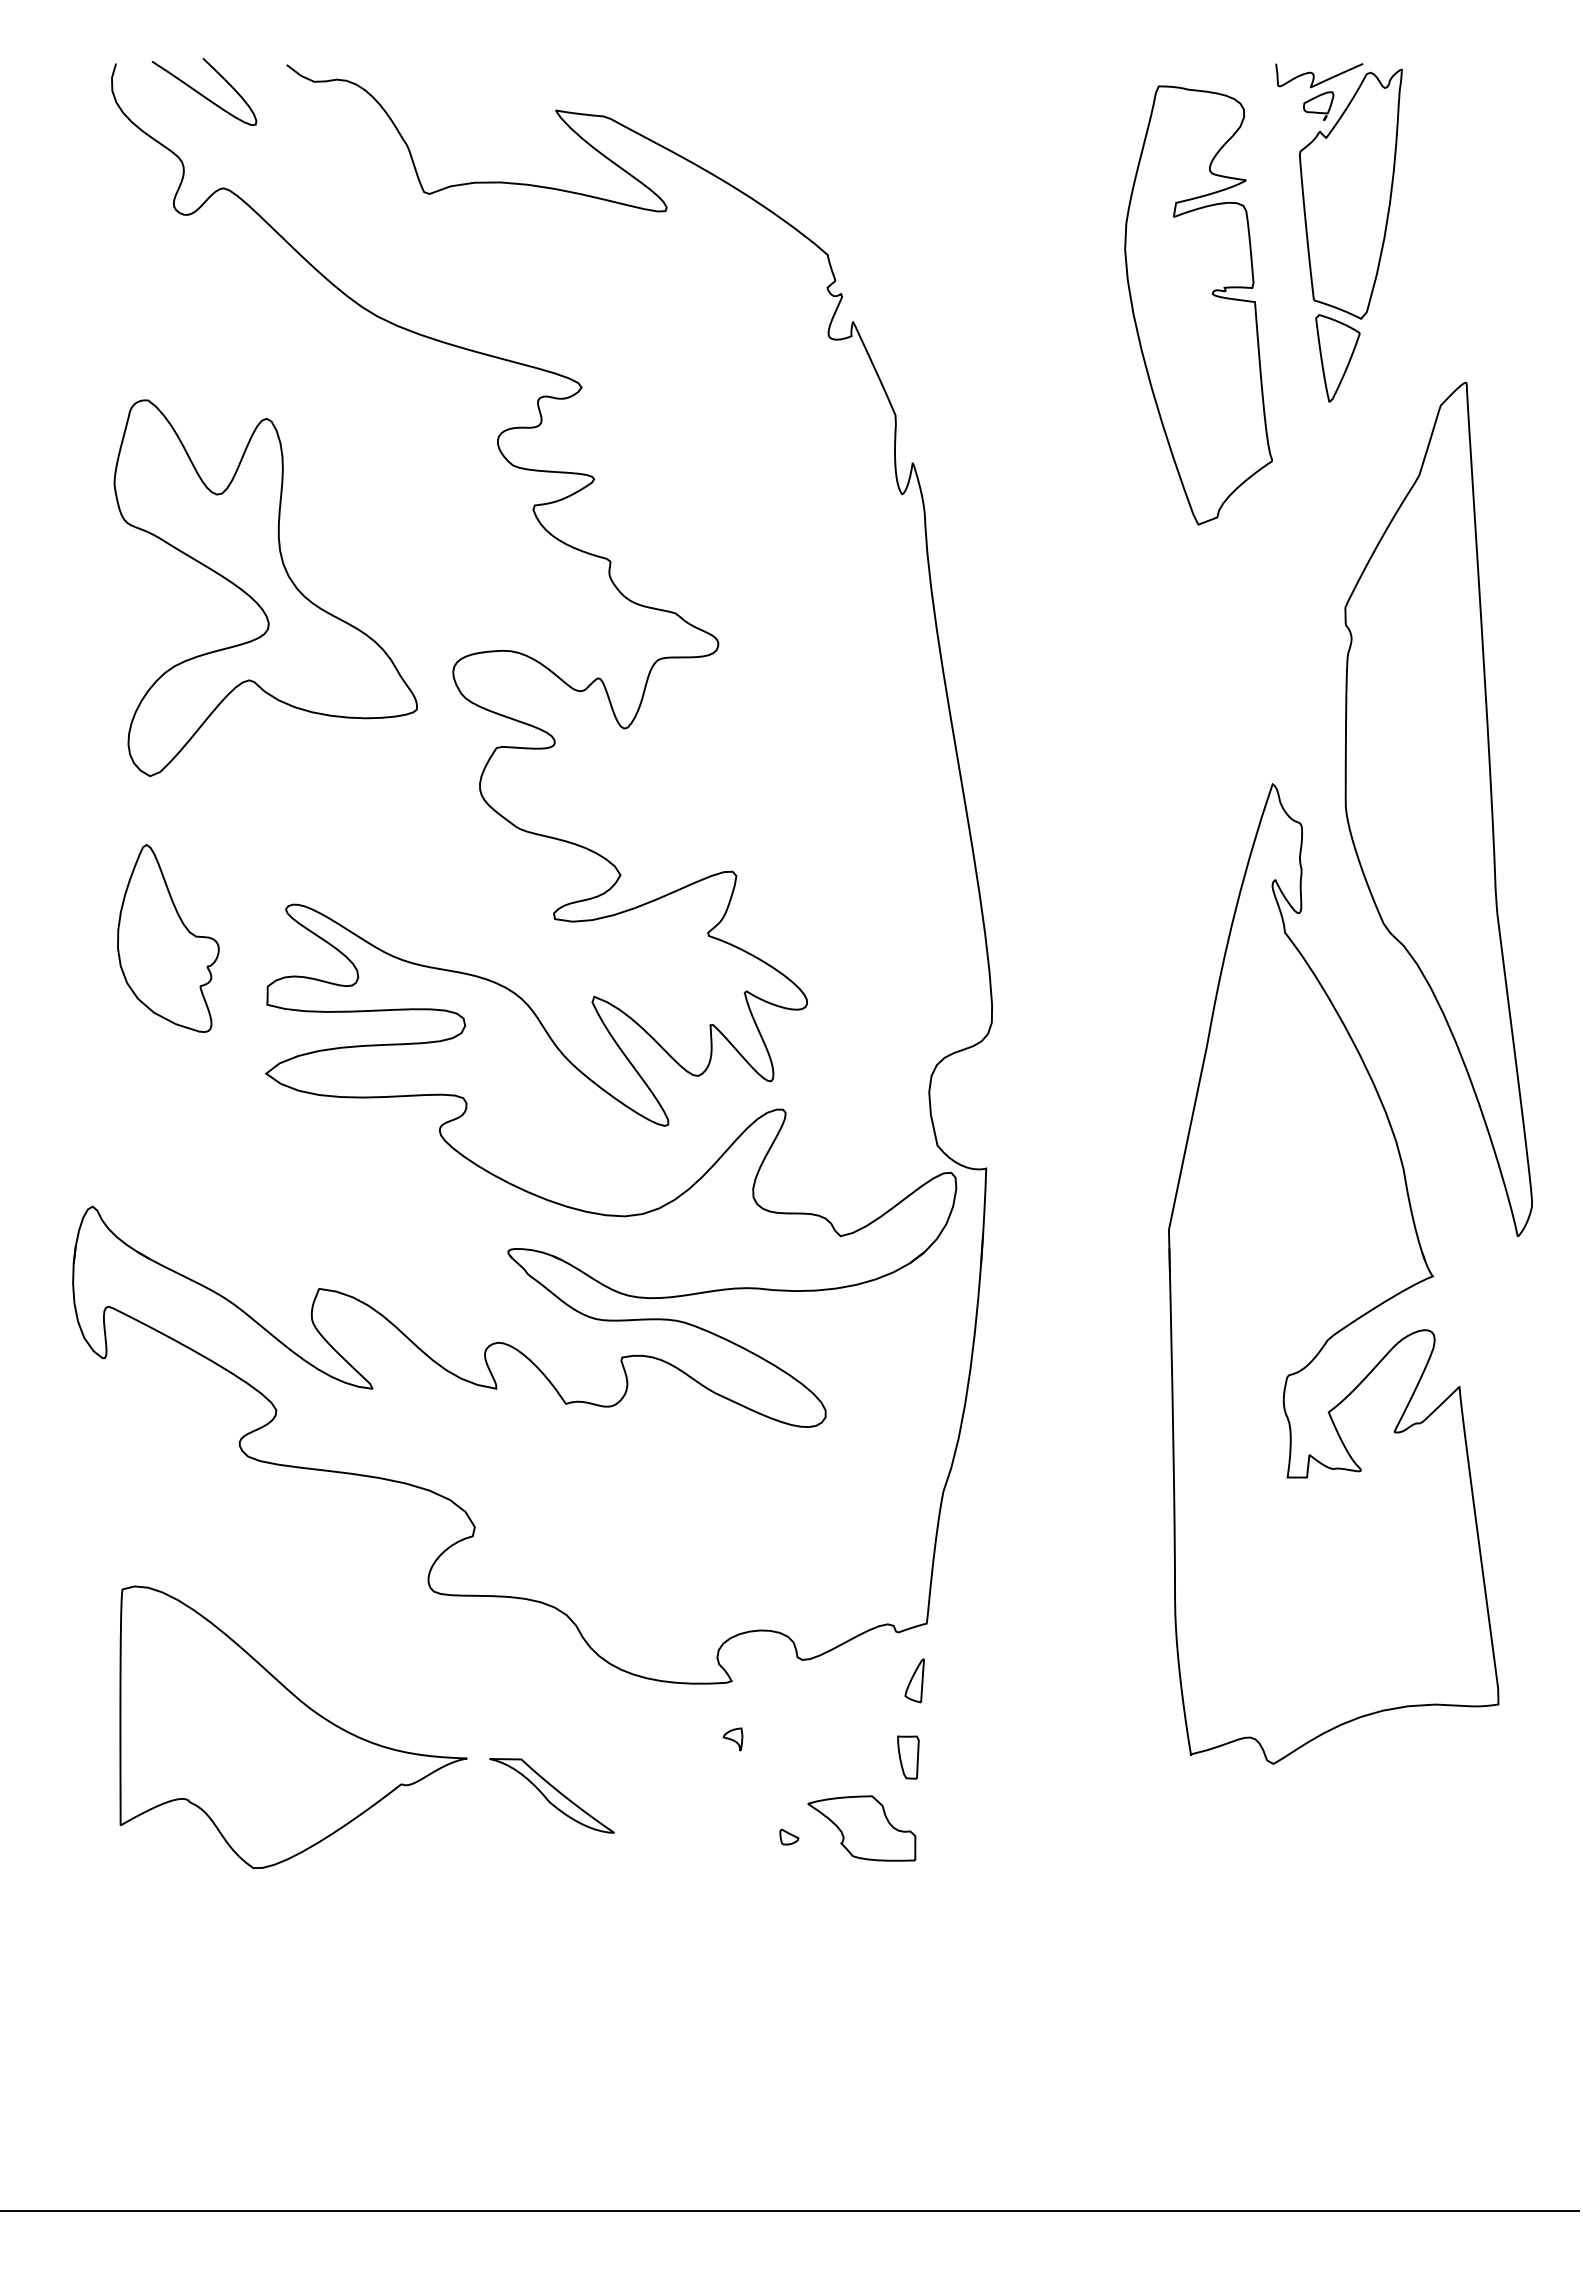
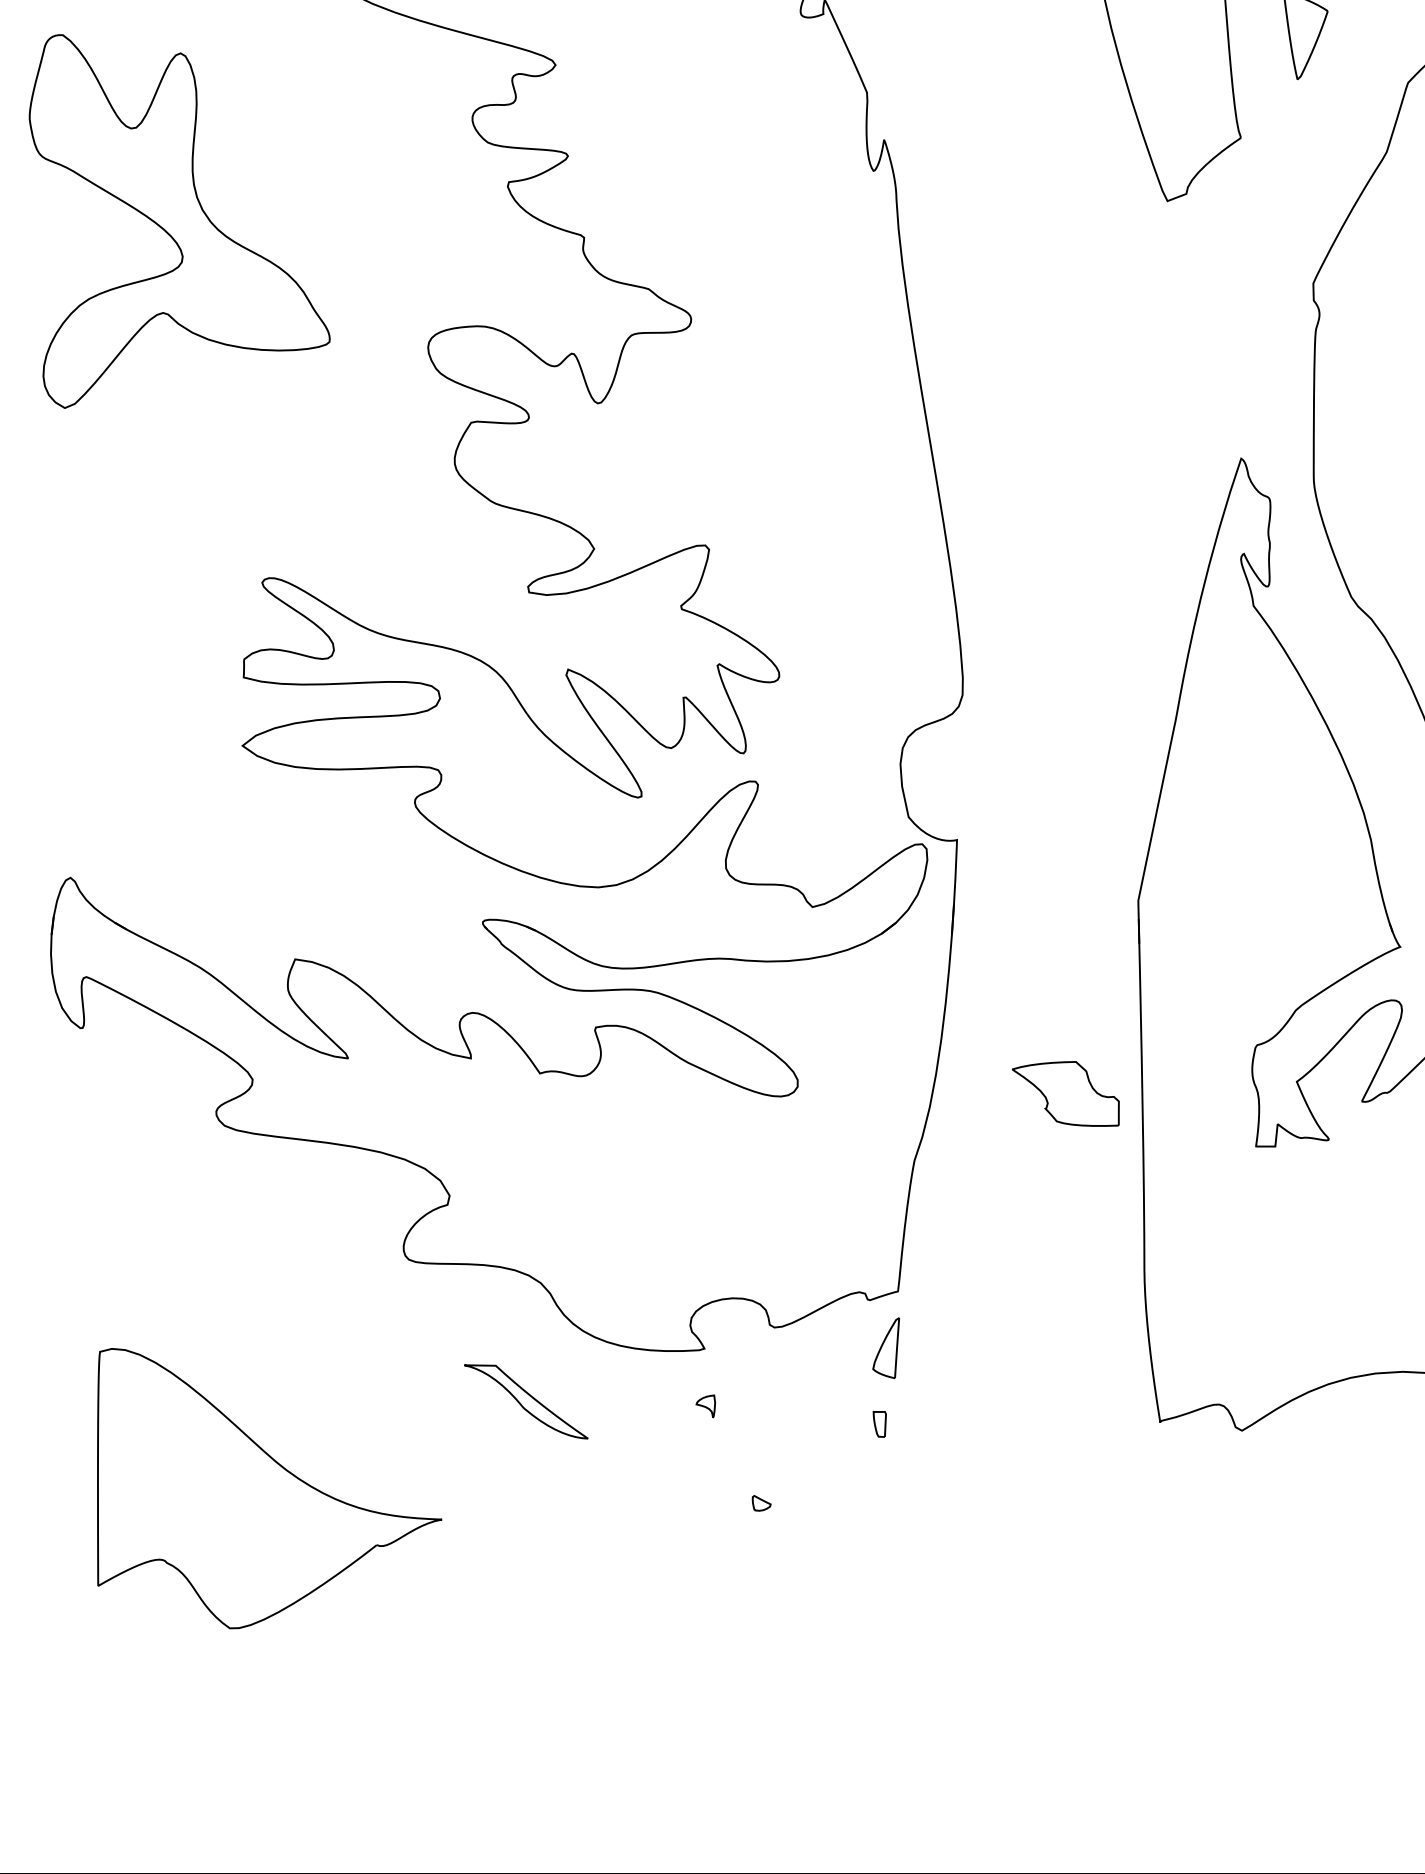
part: (265, 588) -> (179, 221), moved
part: (168, 938) -> (145, 611), removed
part: (914, 1680) -> (885, 1347), size x1.4
part: (293, 1726) -> (269, 1487), moved
part: (908, 1757) -> (879, 1424), size x0.6
part: (551, 1795) -> (525, 1401), moved
part: (861, 1828) -> (1065, 1093), moved

